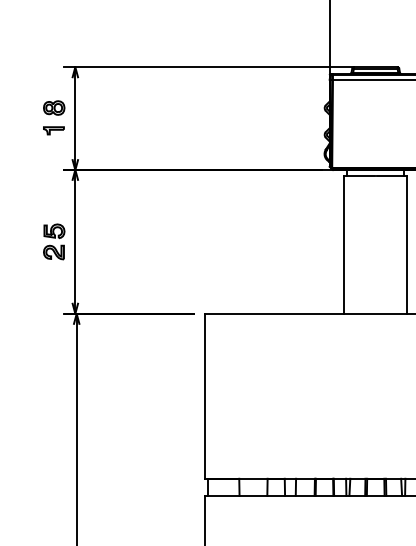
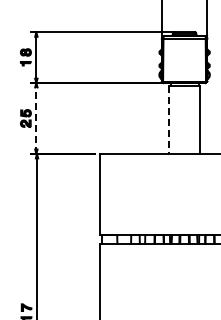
line: (75, 241) -> (36, 118), solid -> dashed
line: (345, 245) -> (169, 120), solid -> dashed

